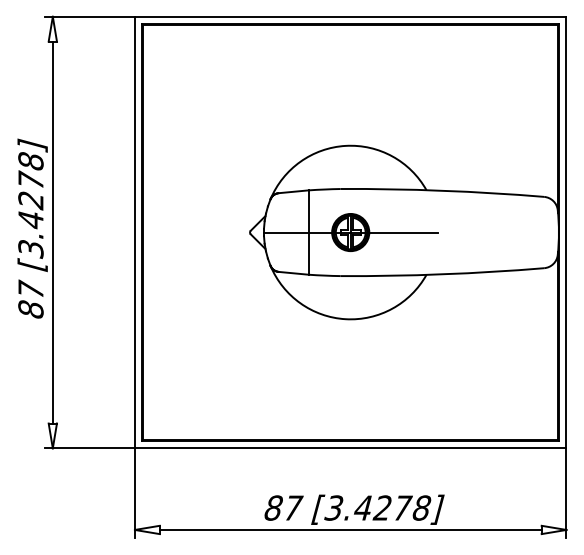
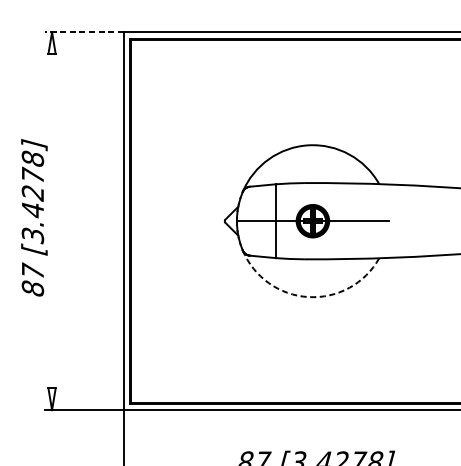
line: (89, 16) -> (84, 32), solid -> dashed
line: (52, 232) -> (51, 221), removed
arc: (345, 319) -> (308, 297), solid -> dashed

